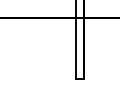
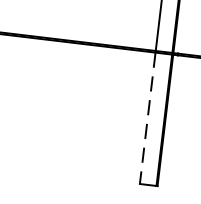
line: (76, 49) -> (148, 119), solid -> dashed

